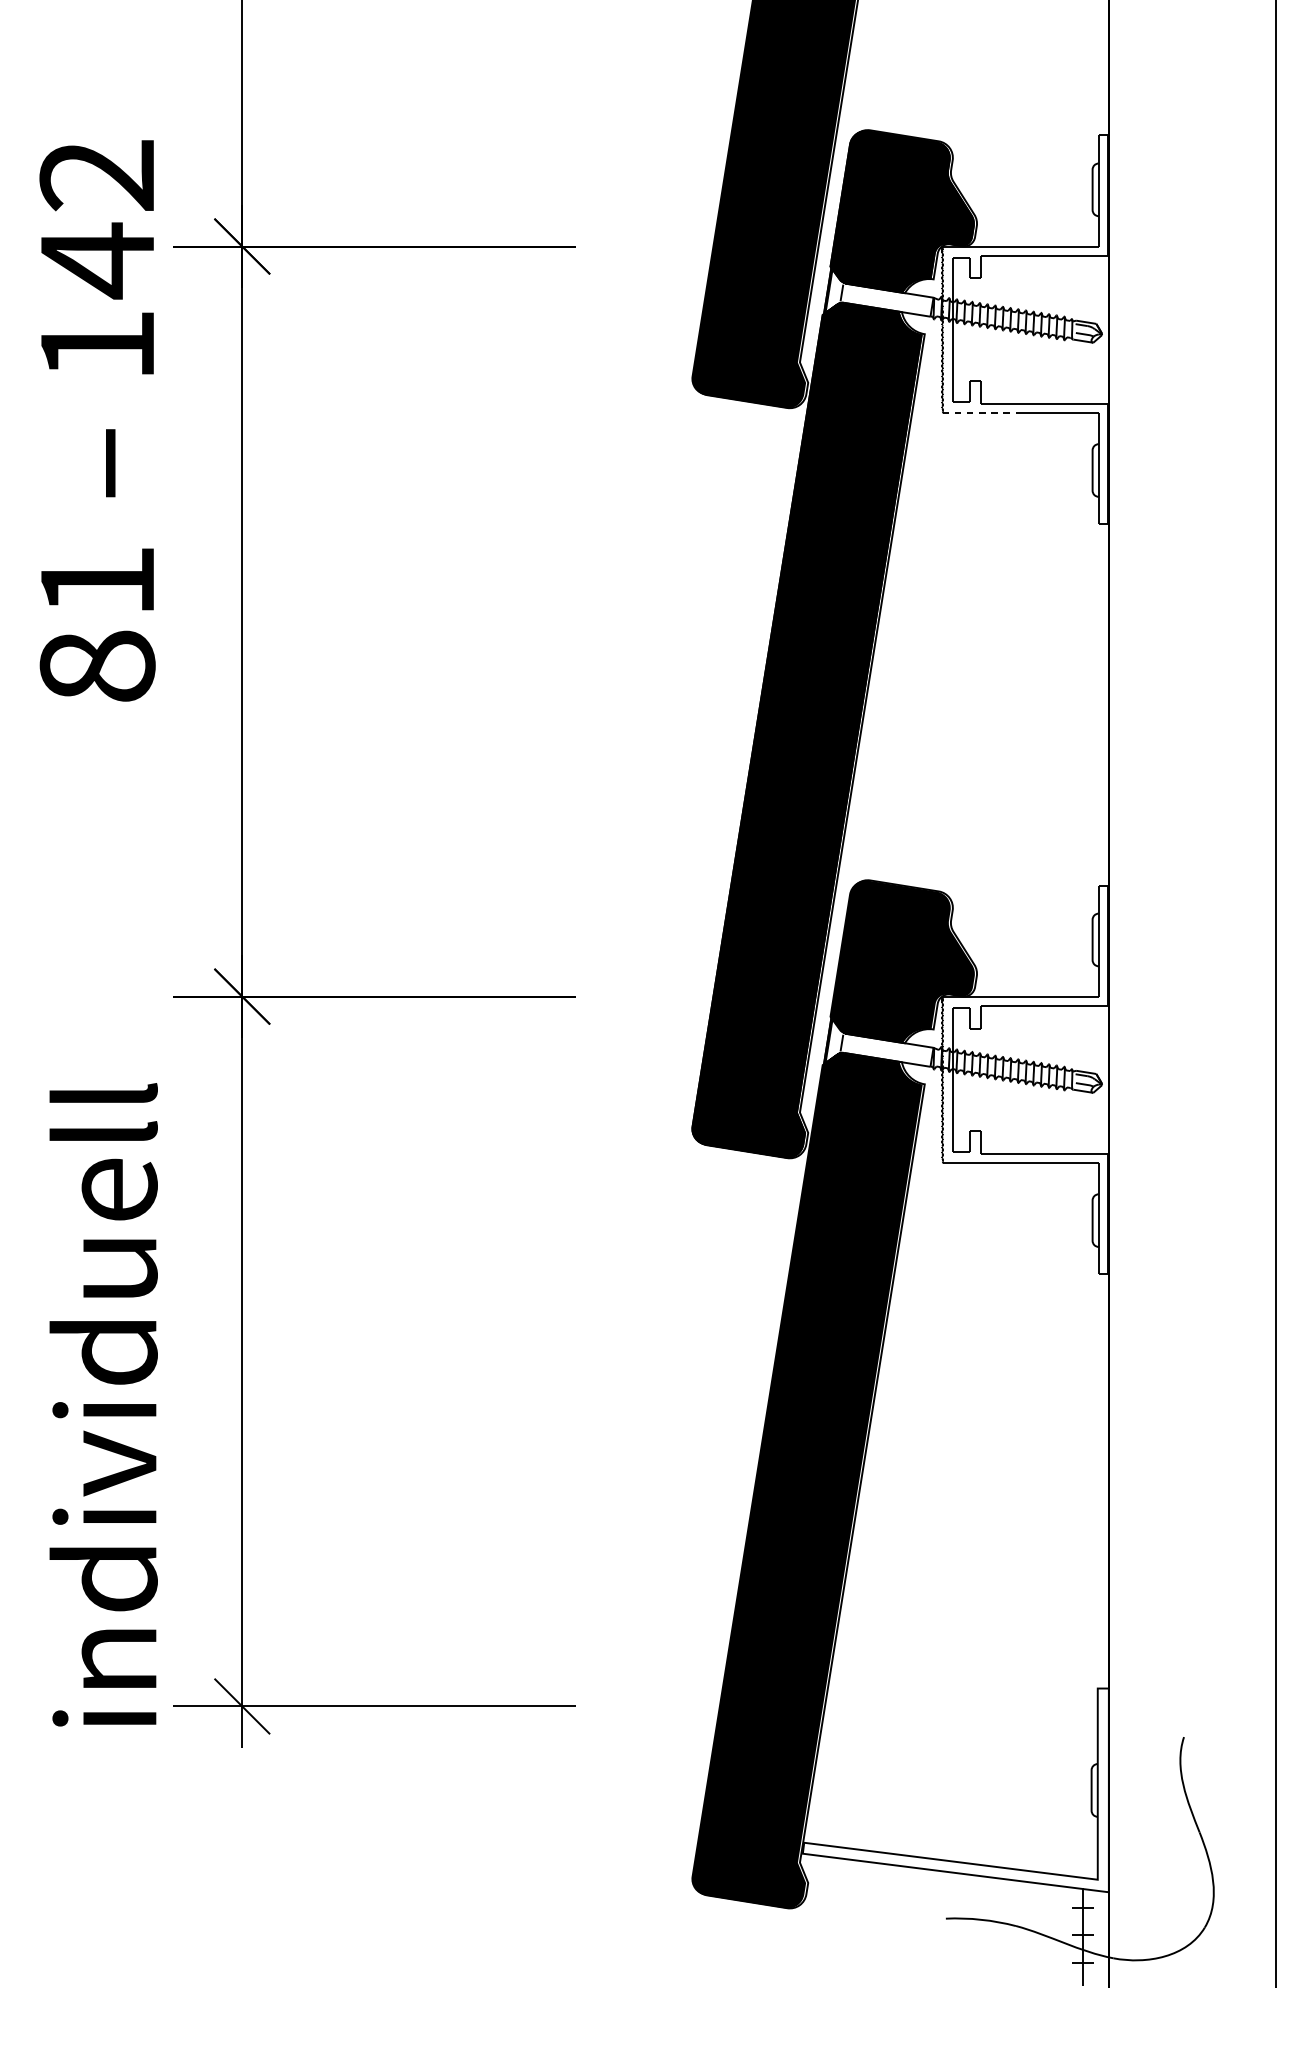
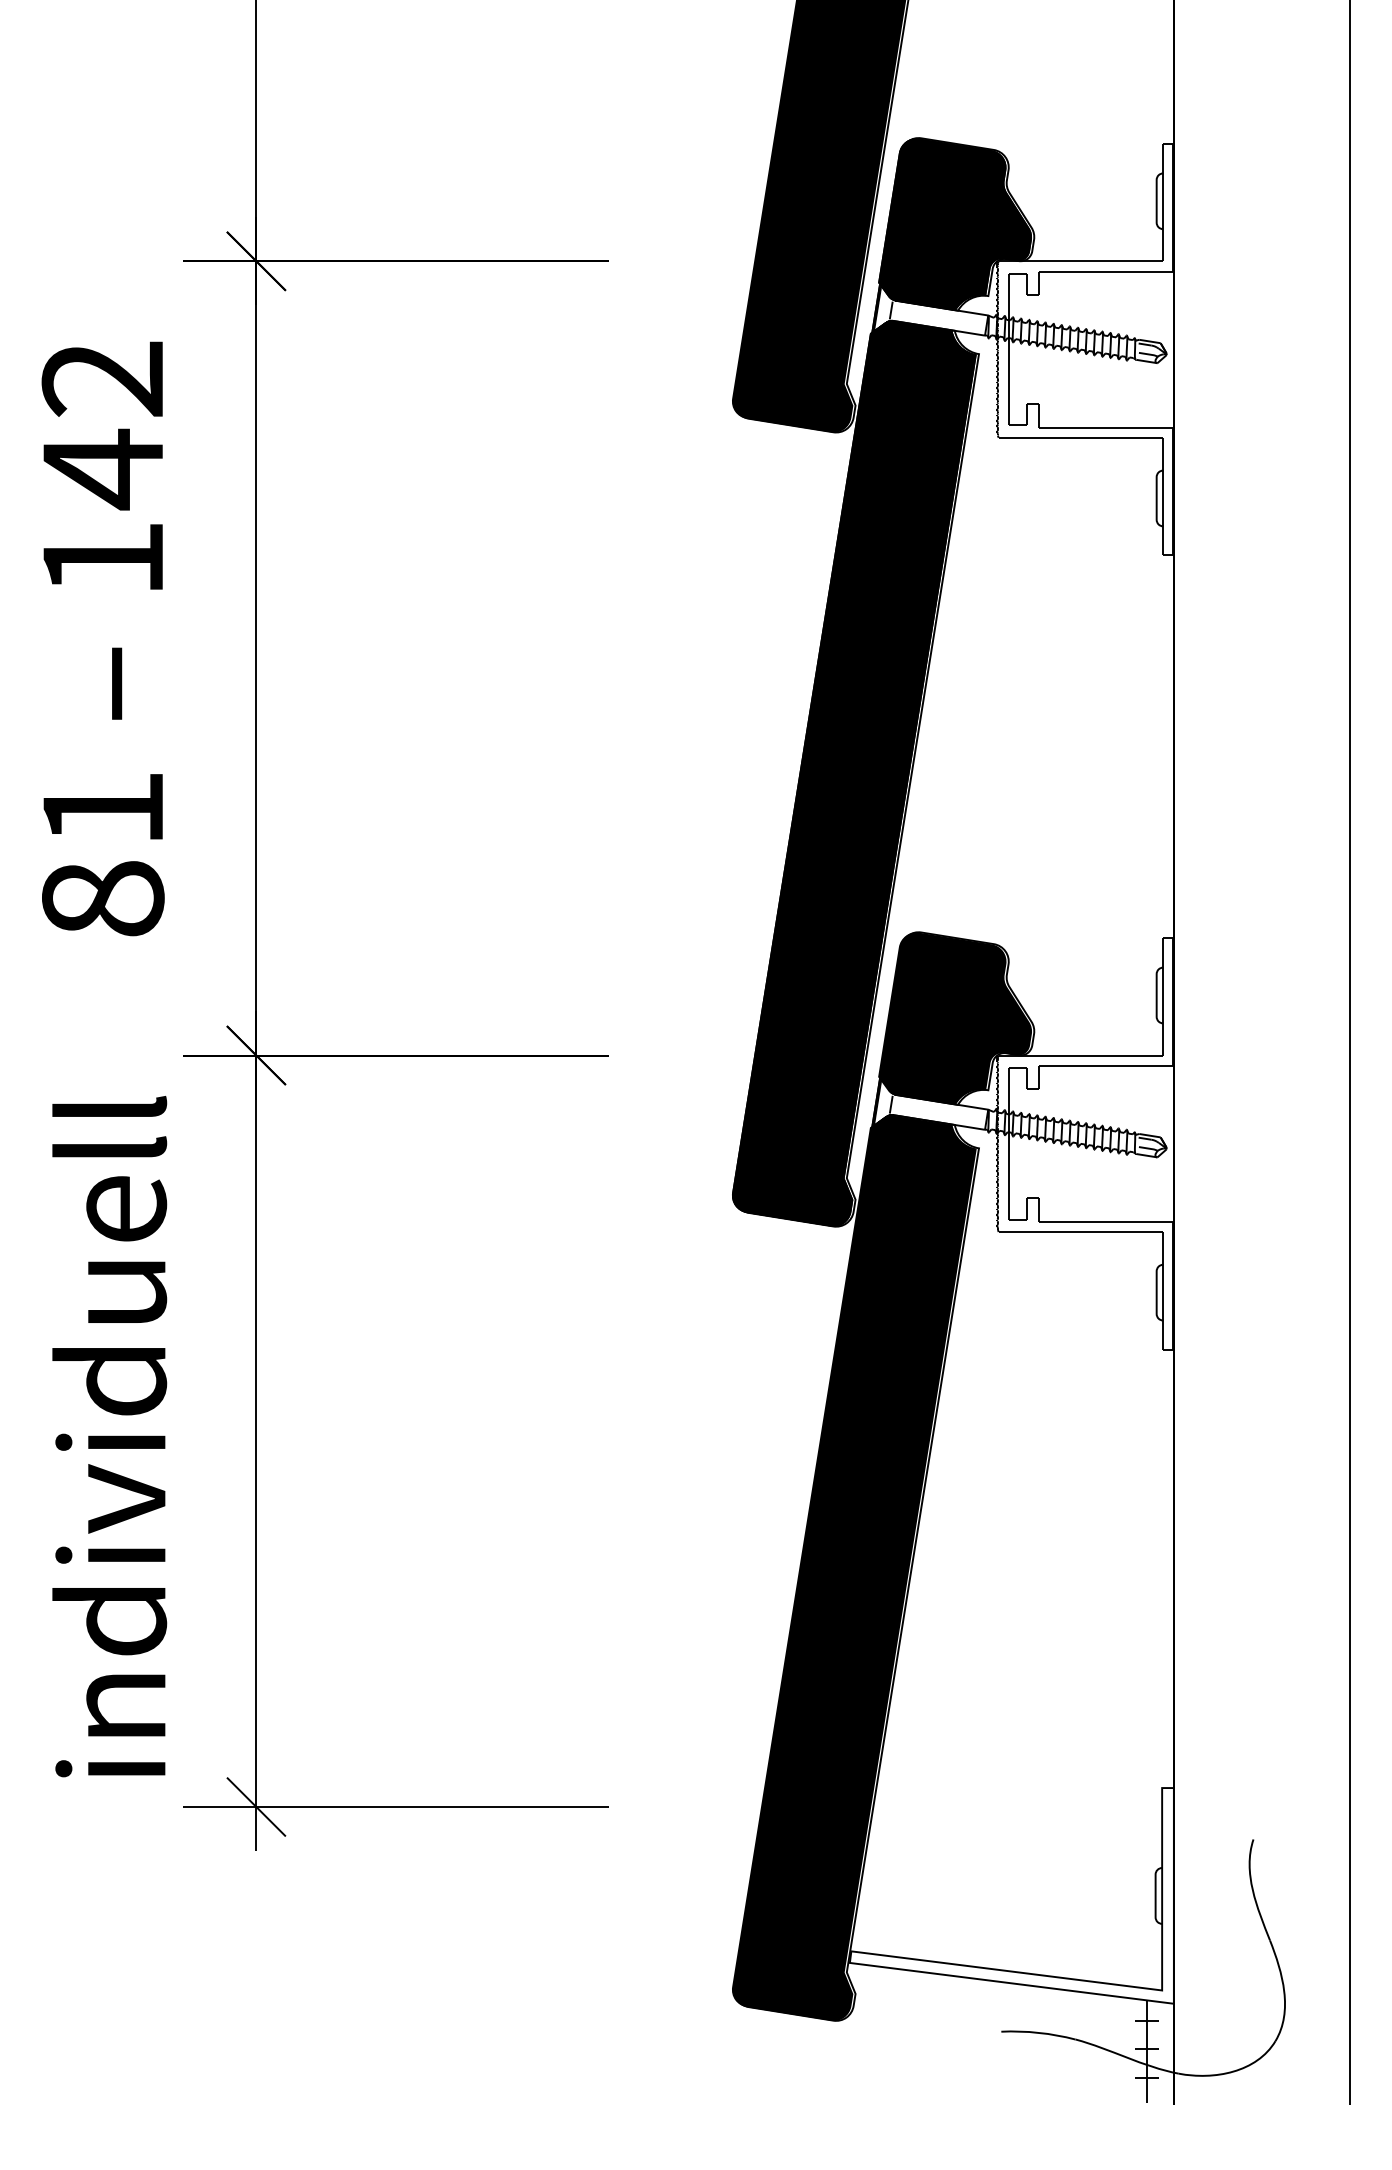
line: (982, 412) -> (1040, 437), dashed -> solid
text: (96, 420) -> (102, 638), moved
text: (103, 1404) -> (109, 1436), moved

